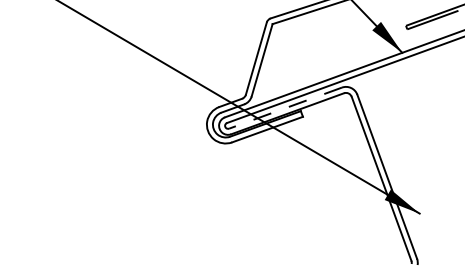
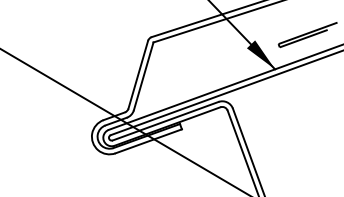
line: (285, 108) -> (165, 121), dashed -> solid

